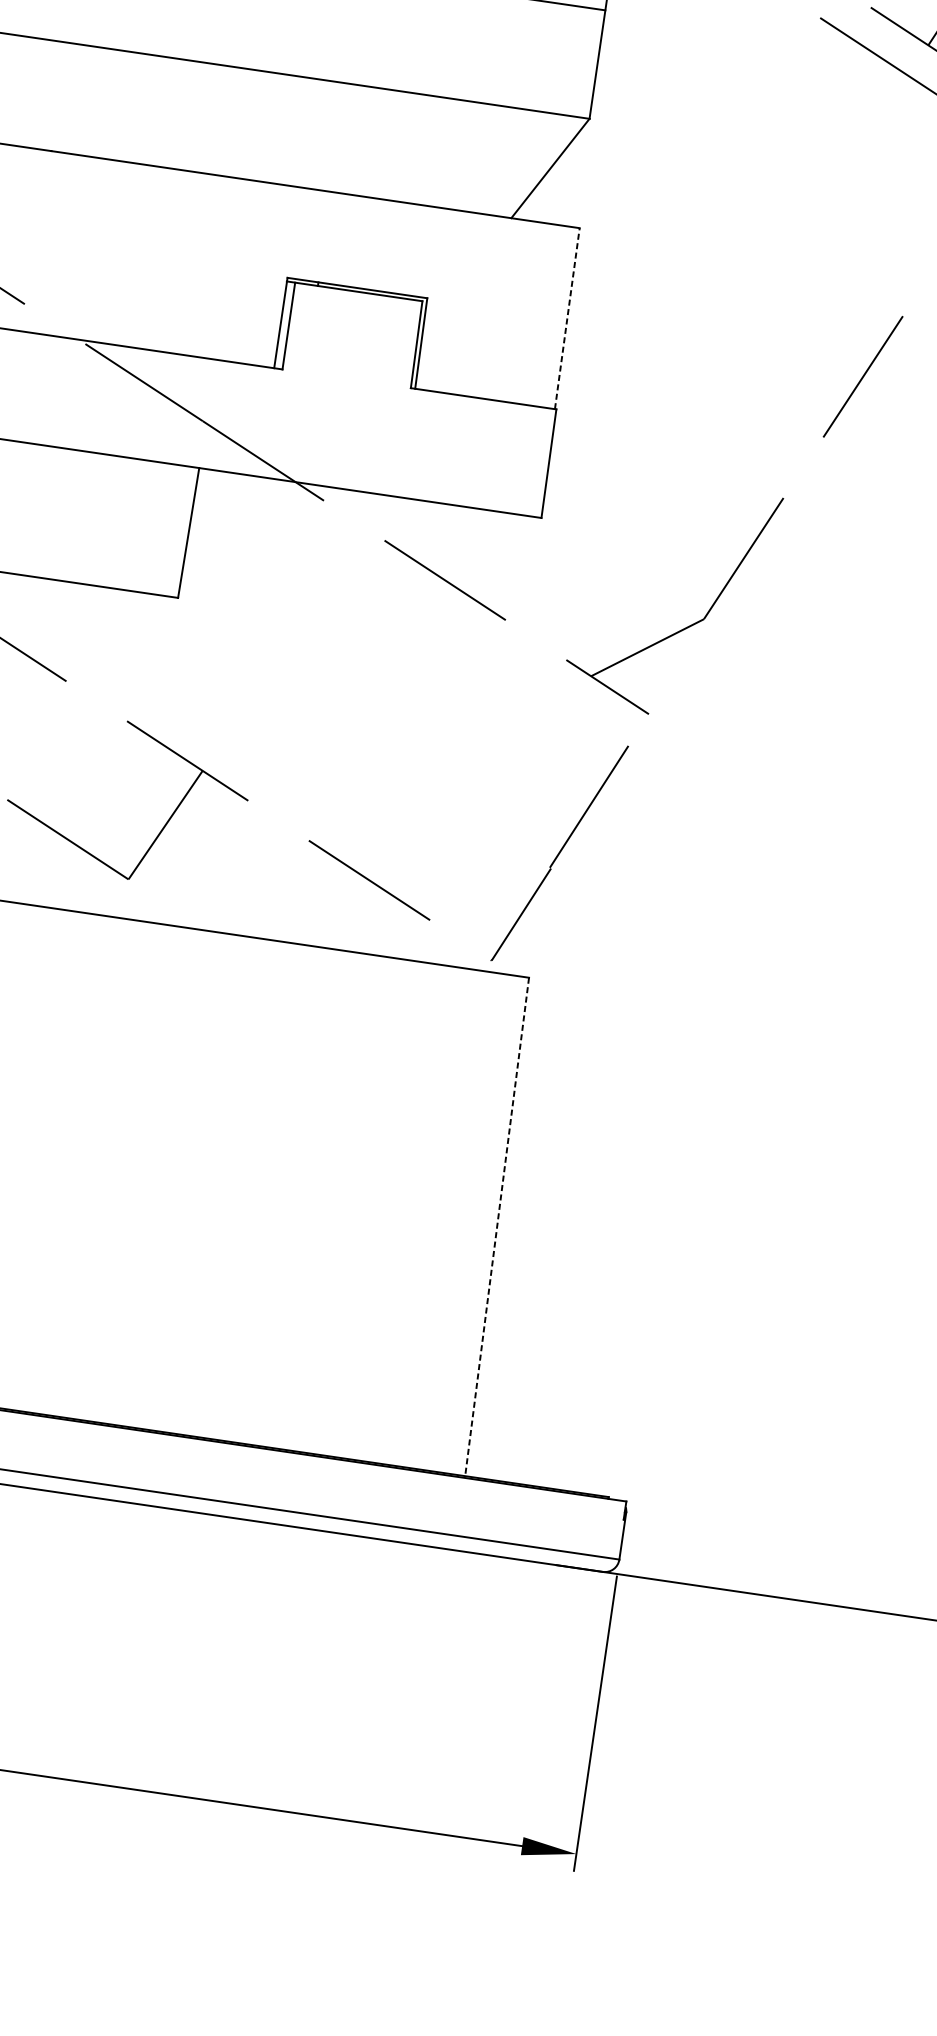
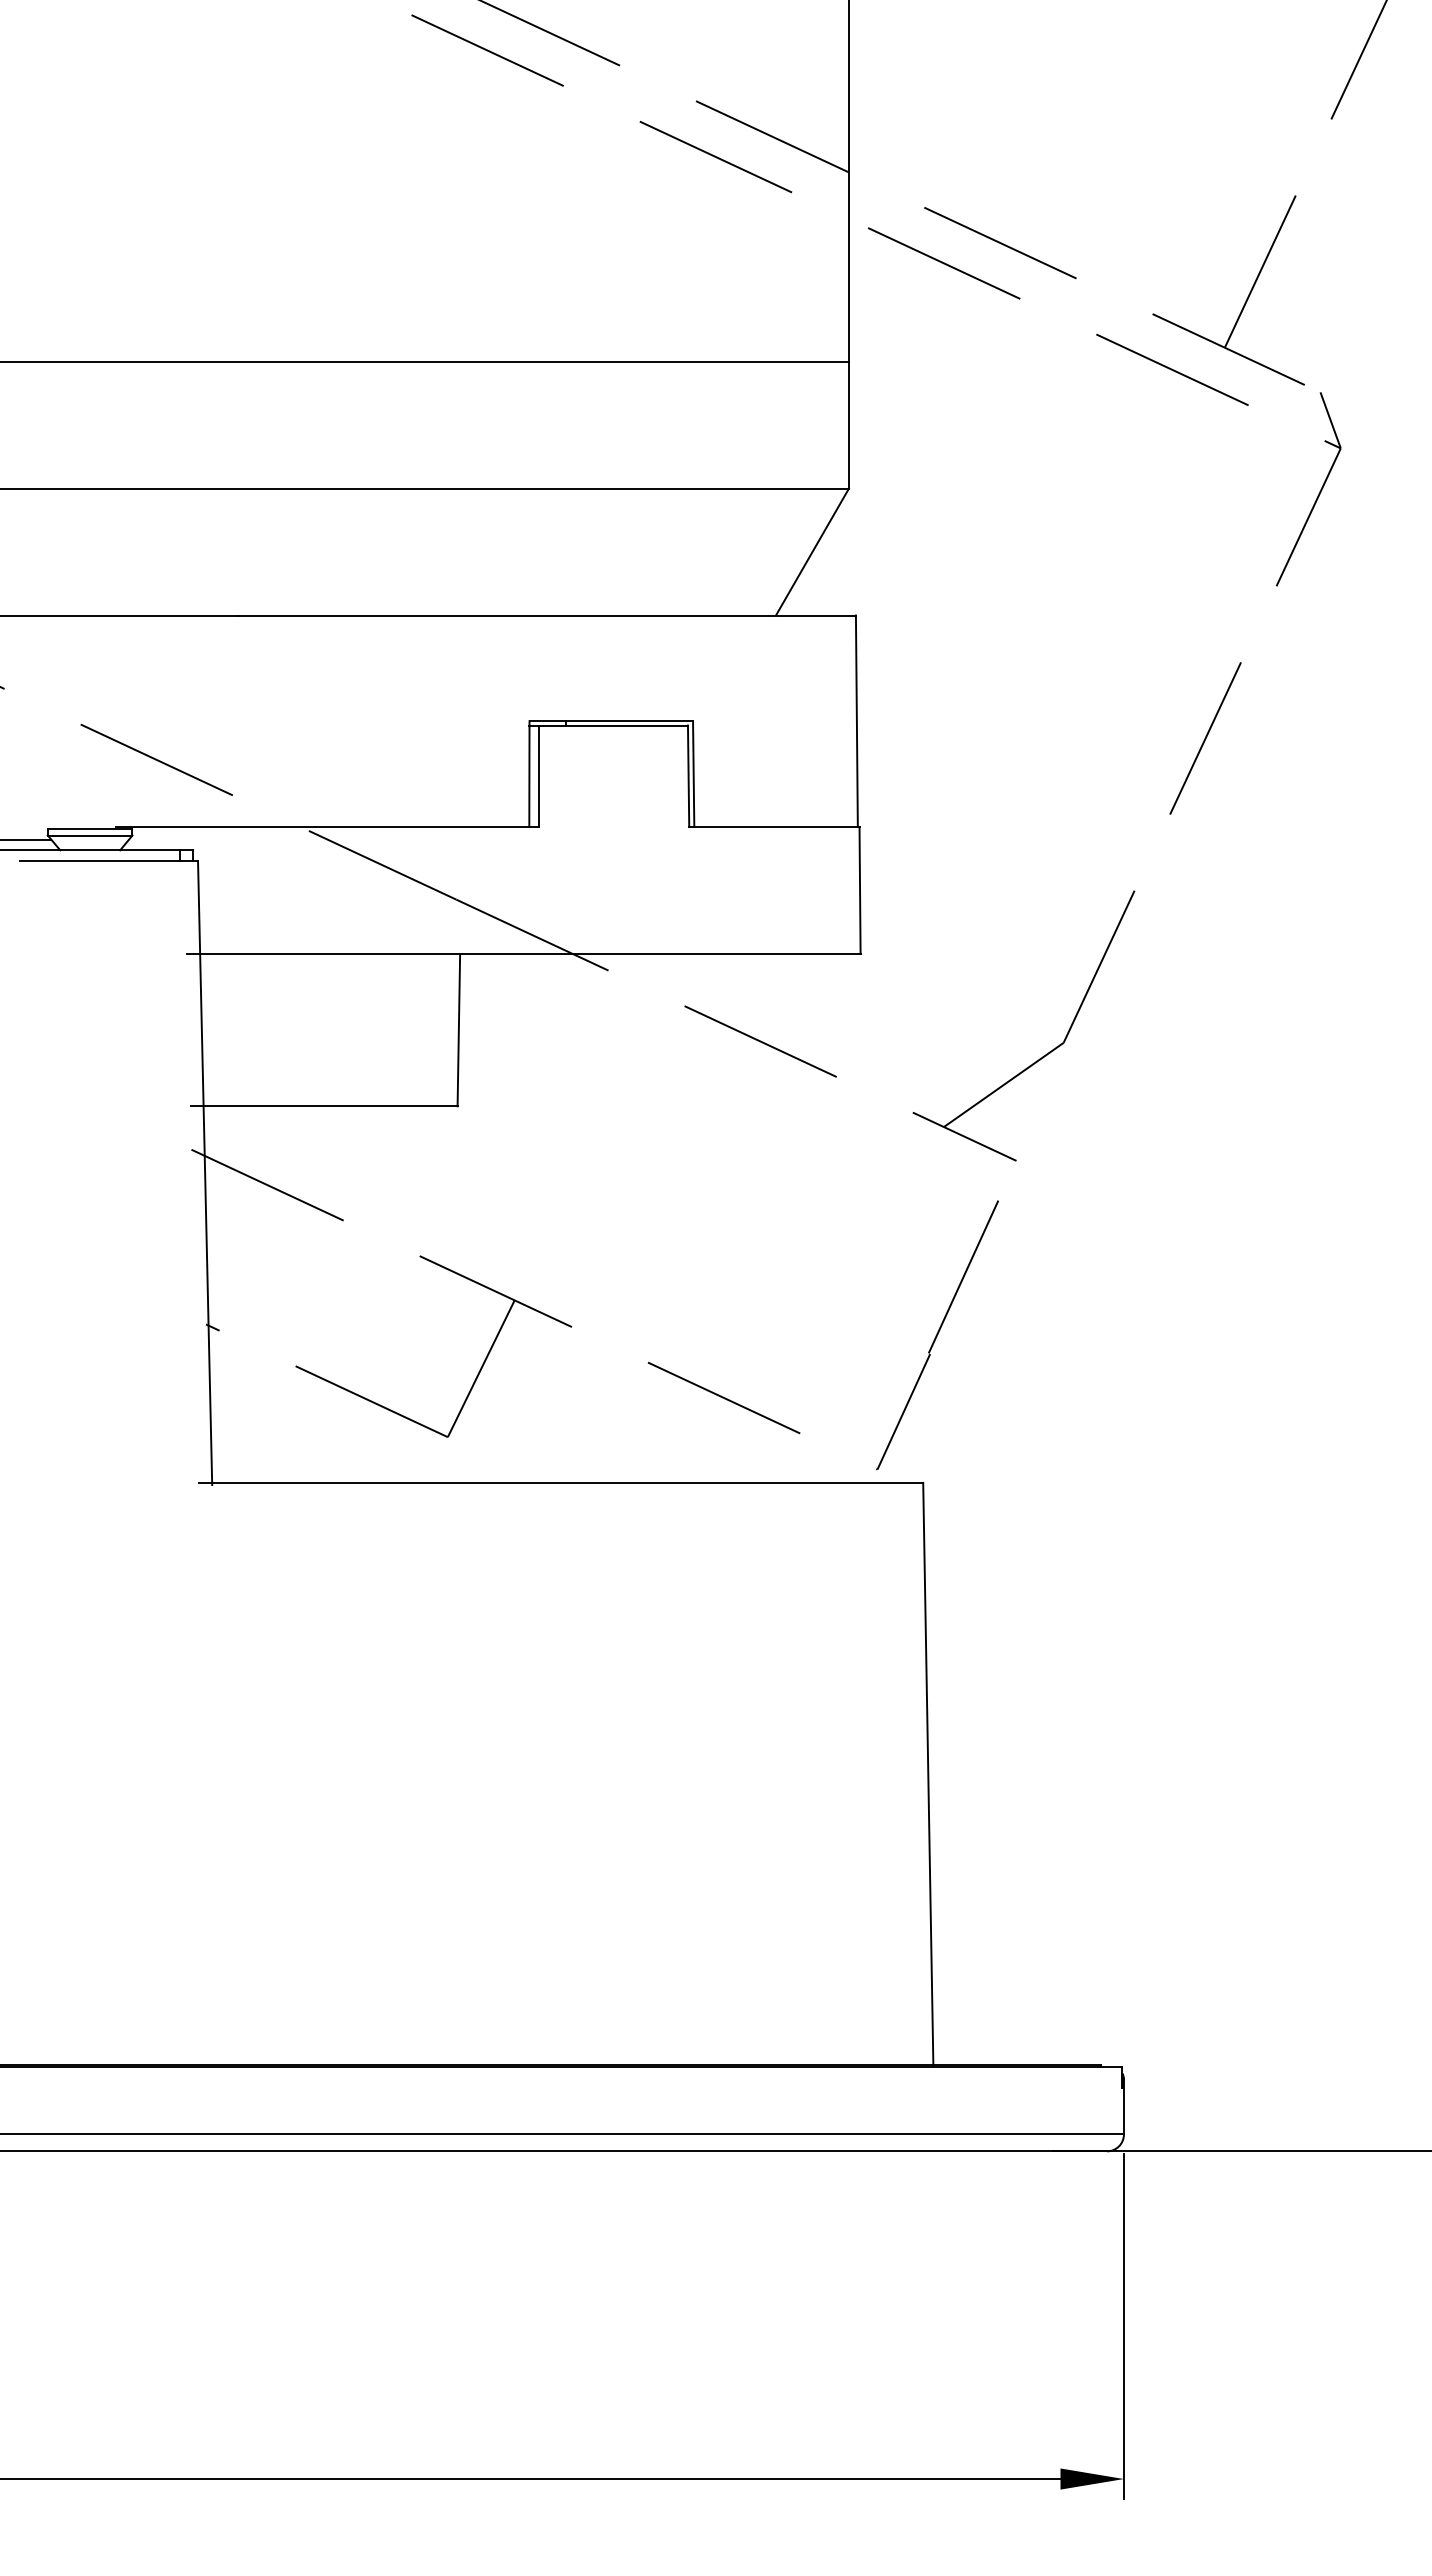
line: (566, 318) -> (856, 721), dashed -> solid
line: (497, 1226) -> (928, 1773), dashed -> solid

